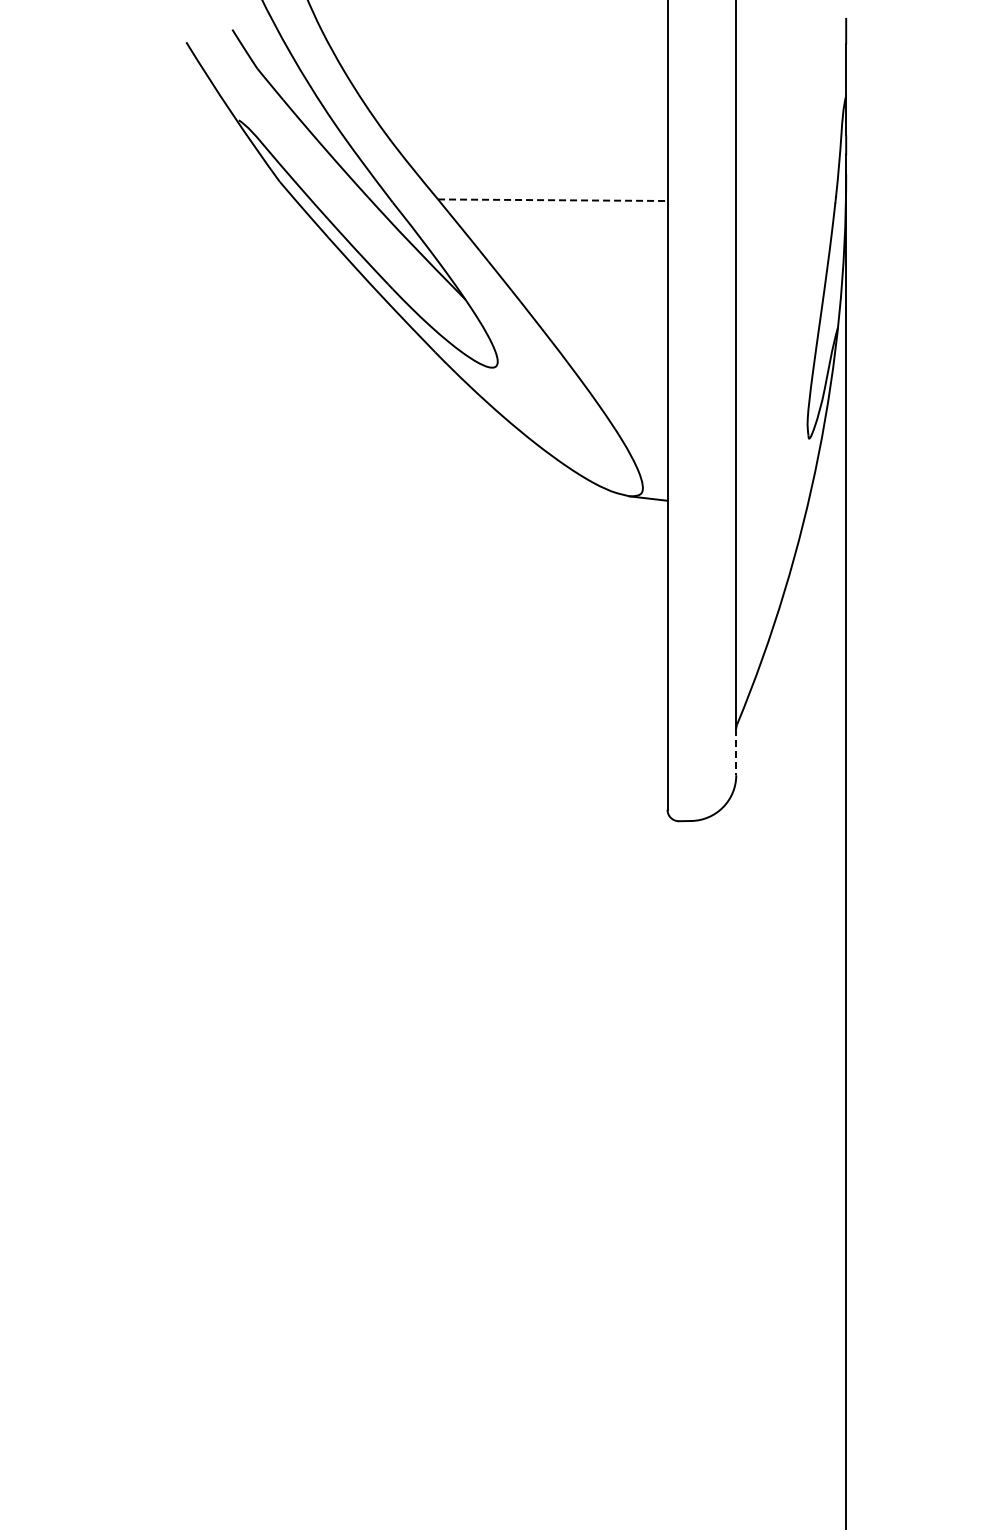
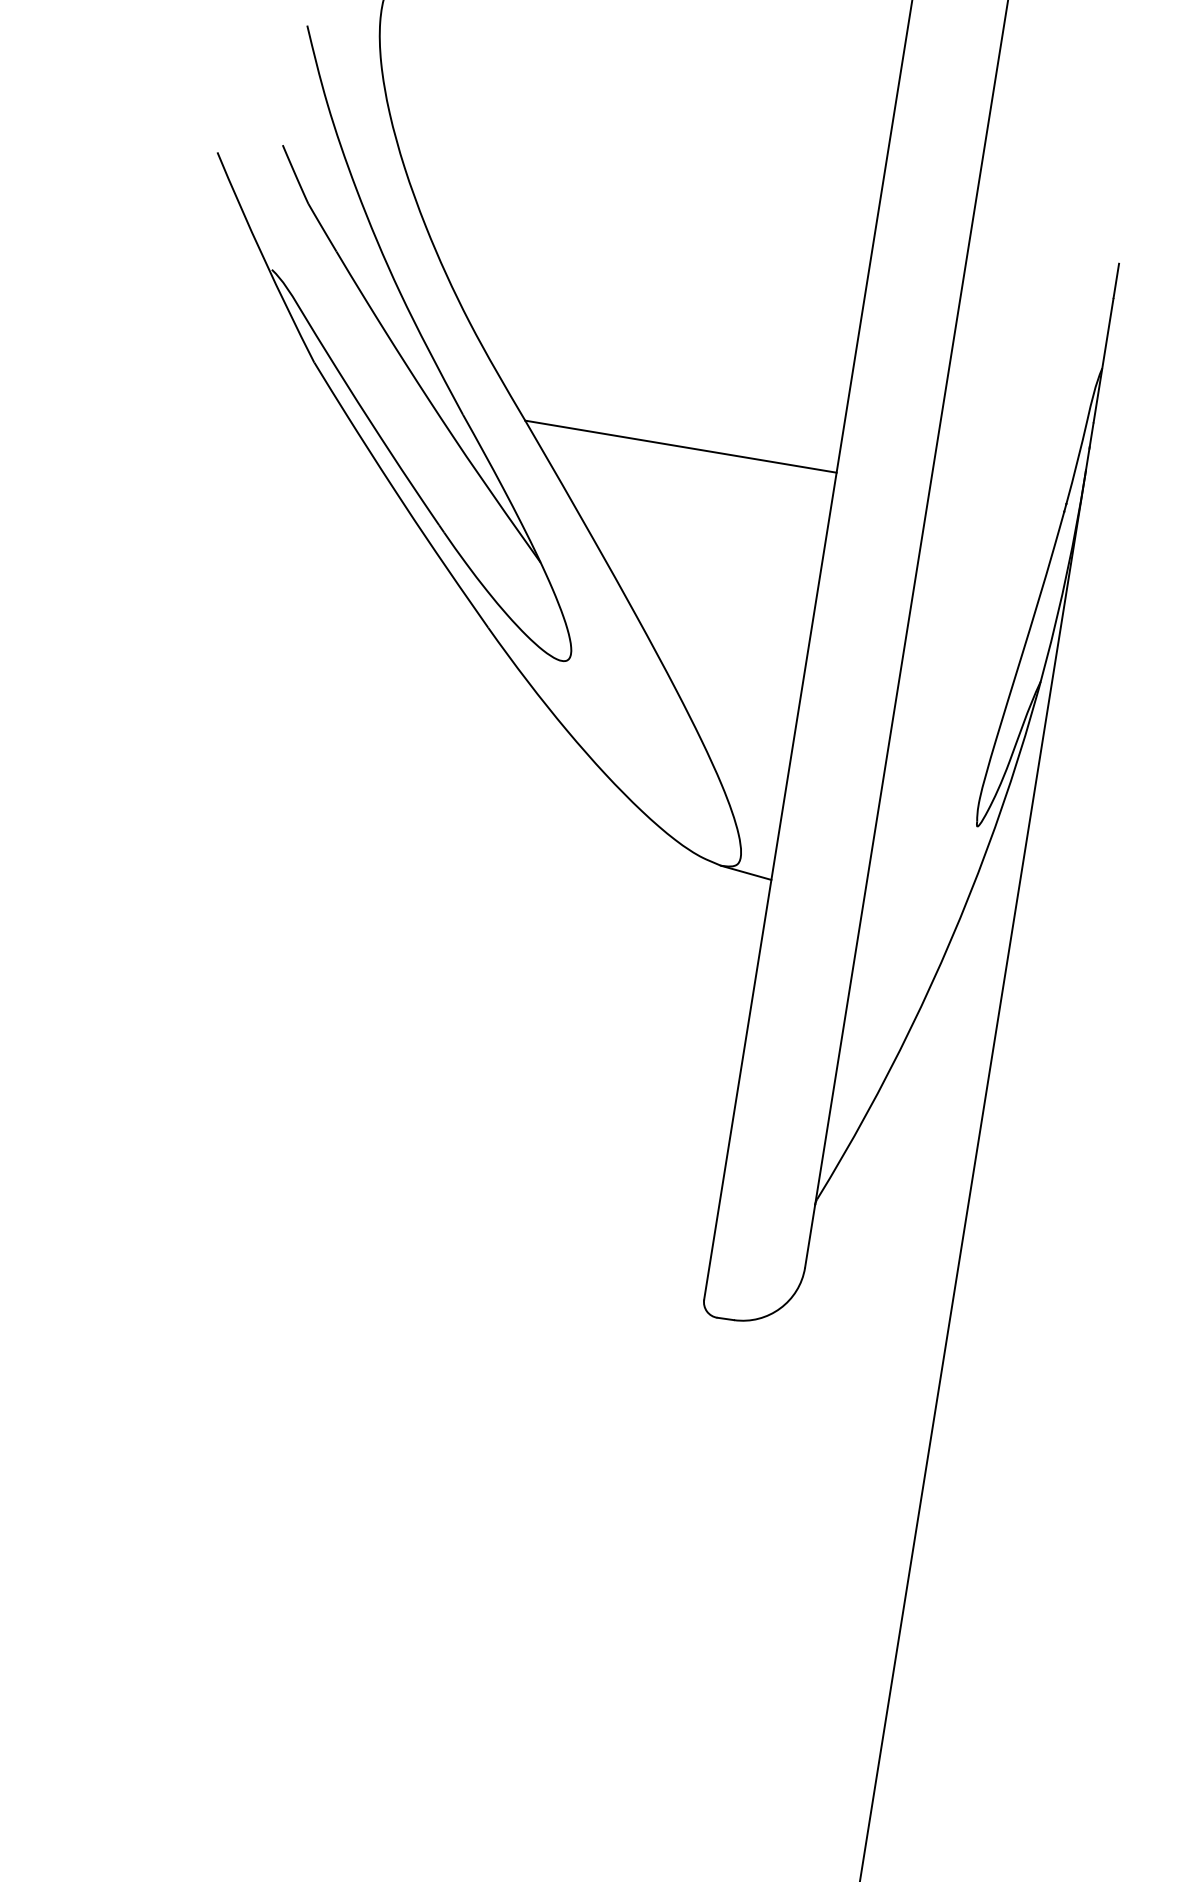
line: (552, 200) -> (680, 446), dashed -> solid
line: (736, 752) -> (810, 1236), dashed -> solid

